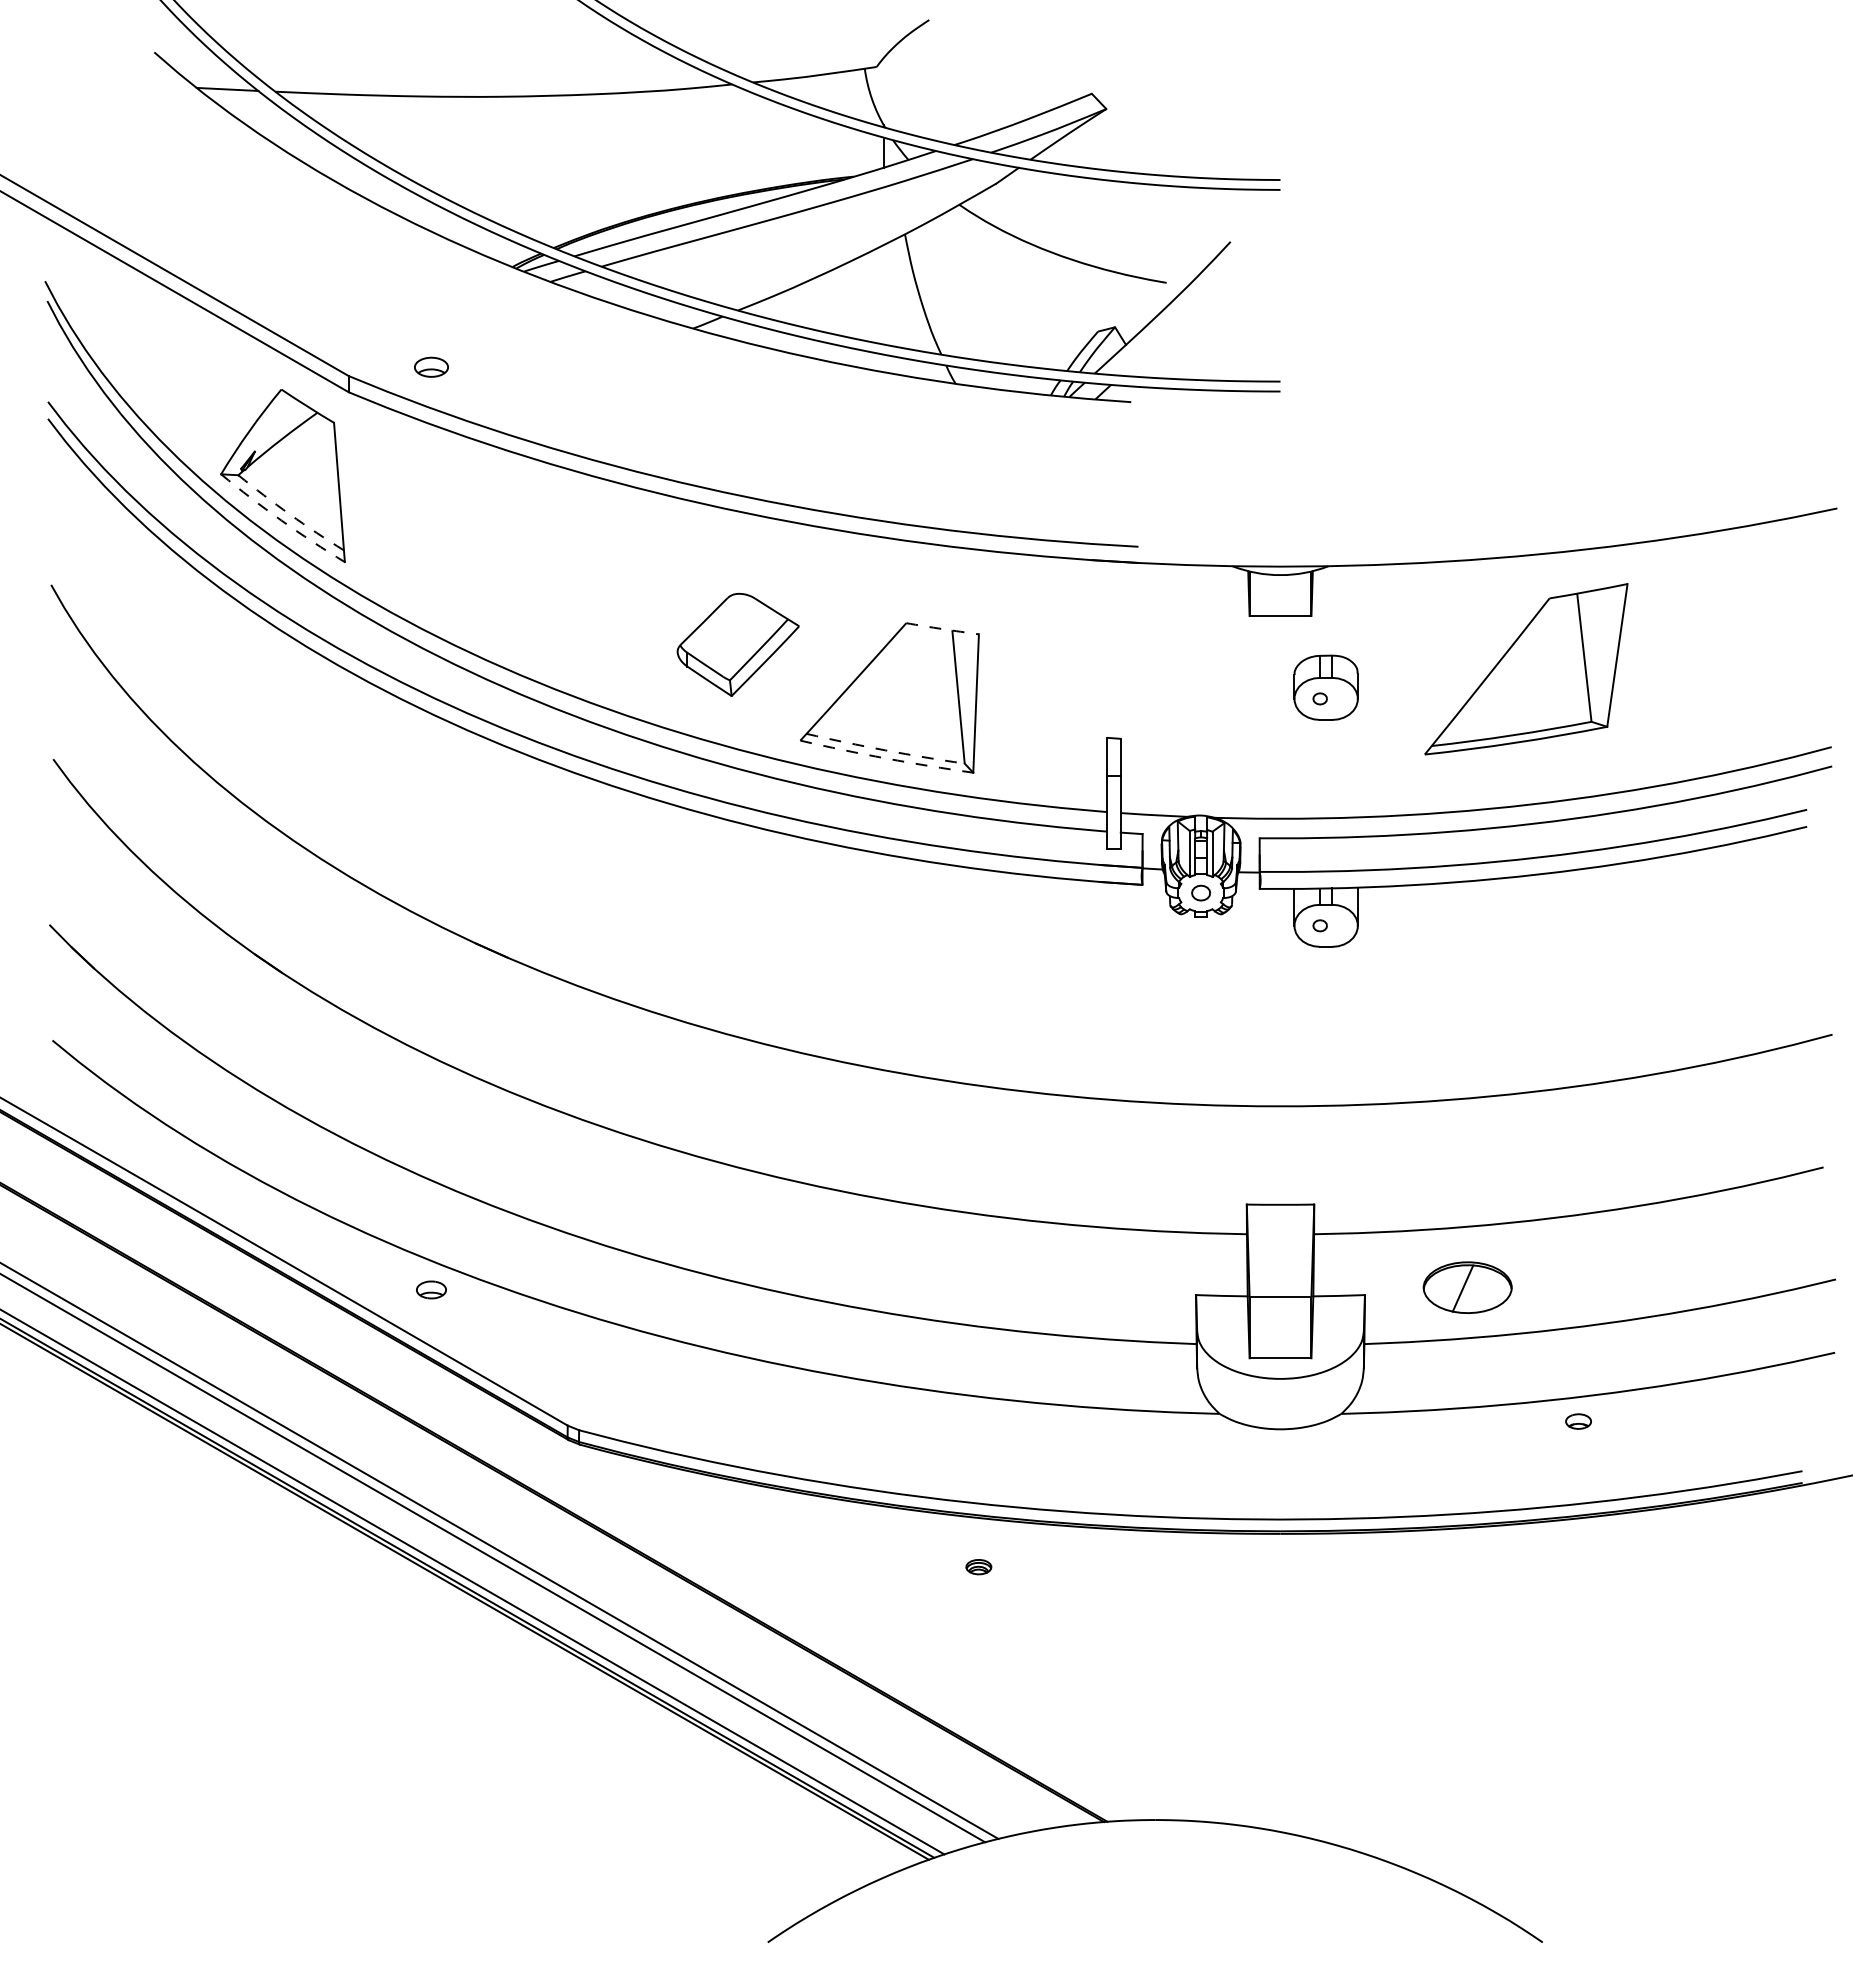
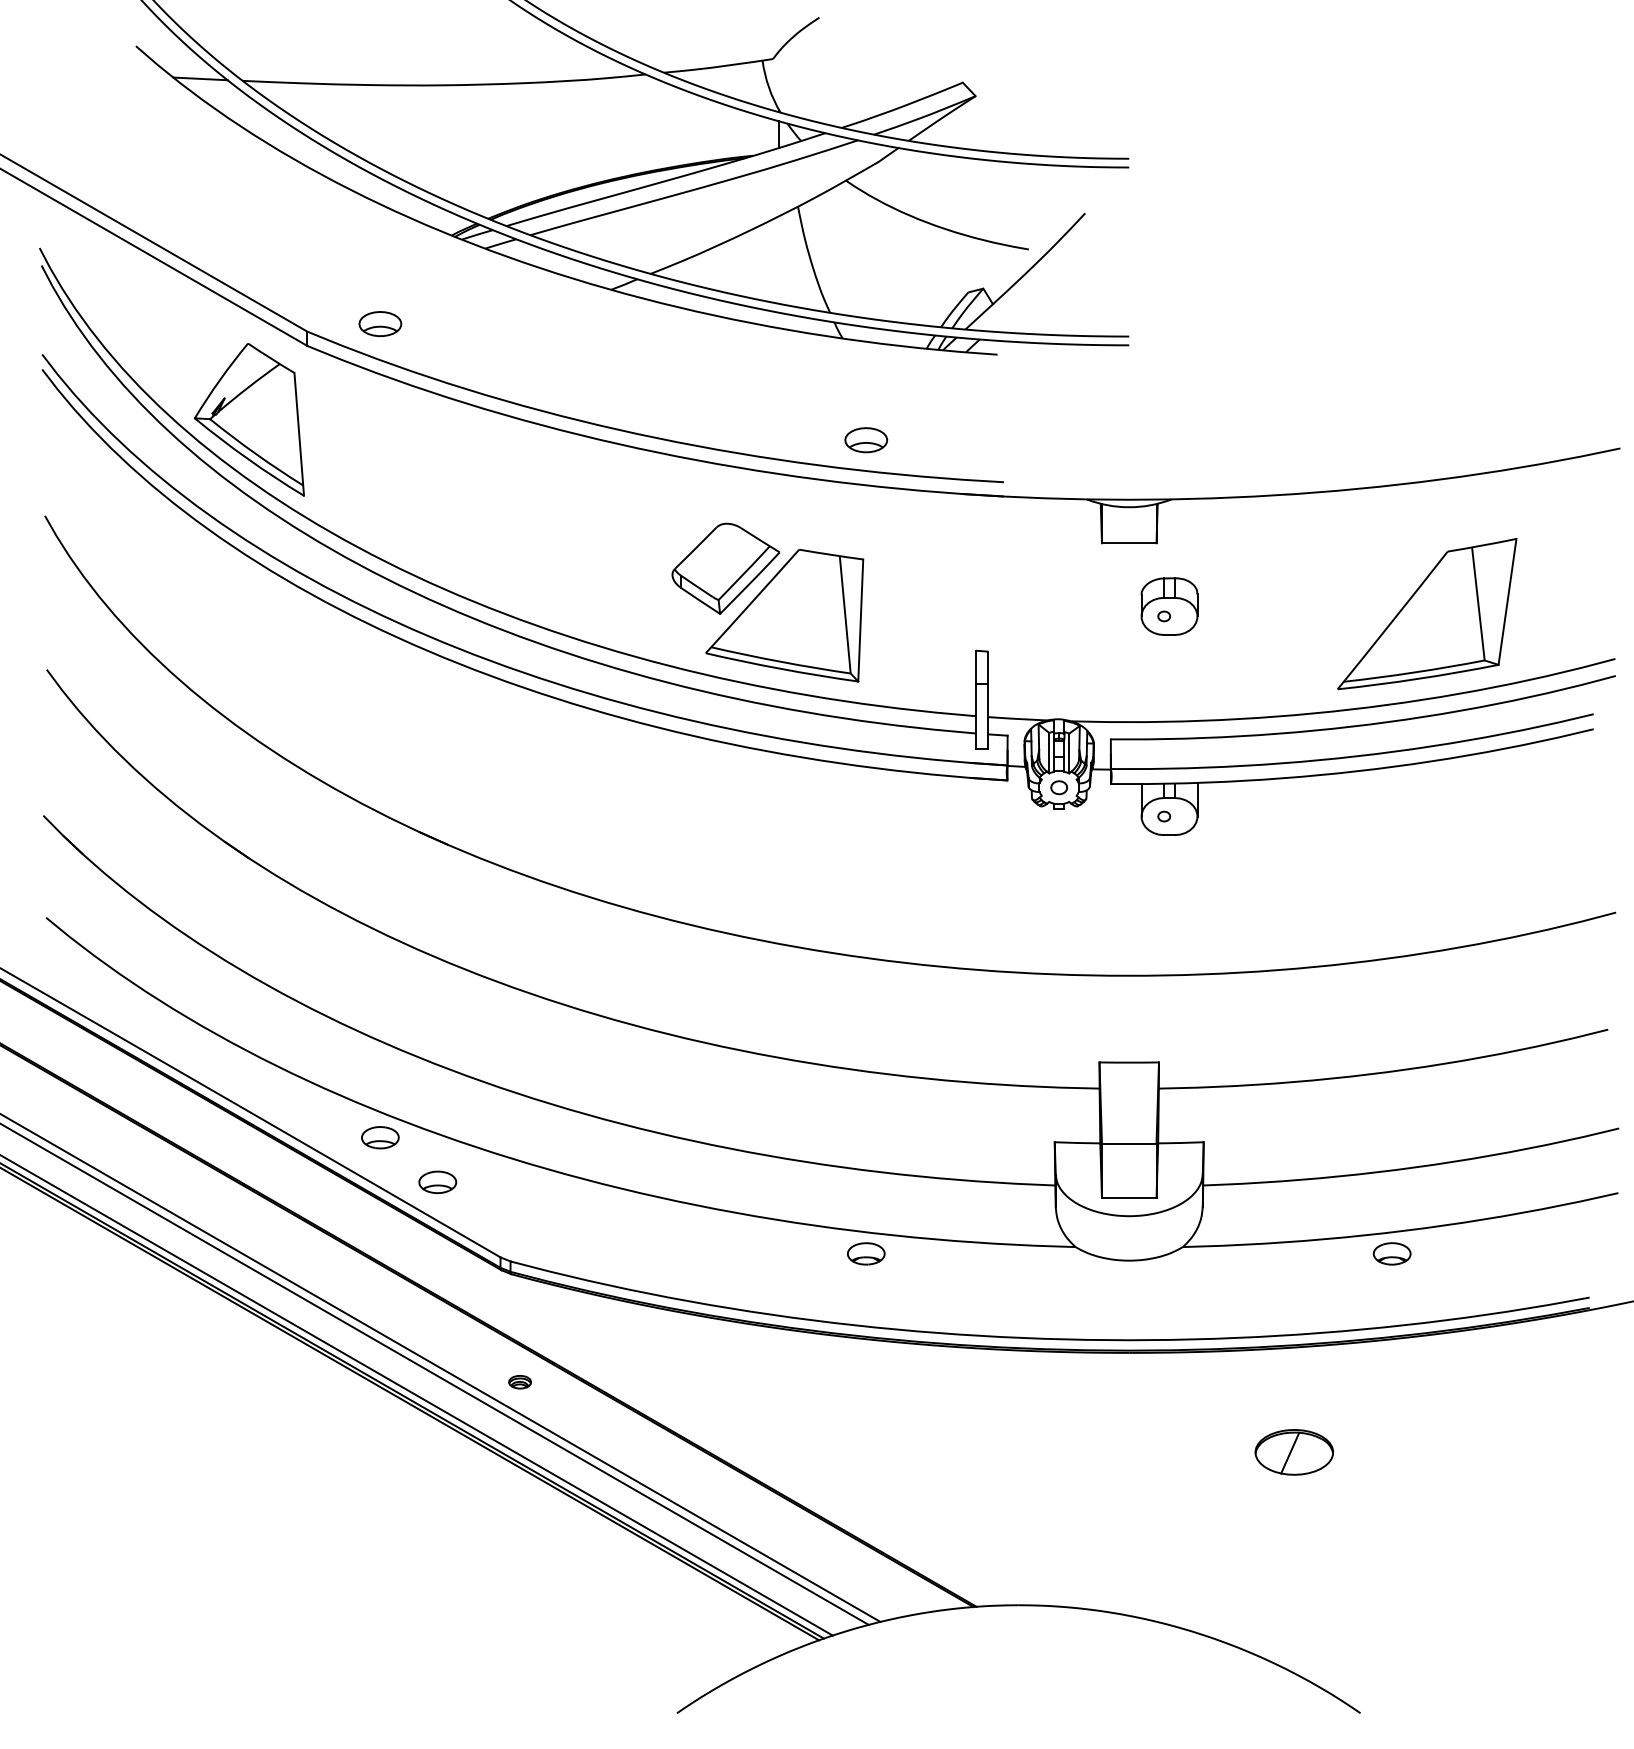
part: (431, 366) -> (380, 323), size x1.43
part: (981, 498) -> (865, 439), added
arc: (289, 514) -> (255, 453), dashed -> solid
arc: (281, 520) -> (248, 459), dashed -> solid
arc: (942, 629) -> (831, 555), dashed -> solid
part: (737, 644) -> (725, 568), moved
part: (1526, 669) -> (1427, 614), moved
arc: (885, 750) -> (780, 661), dashed -> solid
arc: (886, 758) -> (781, 668), dashed -> solid
part: (1467, 1287) -> (1294, 1452), moved
part: (431, 1289) -> (380, 1137), size x1.43
part: (496, 1340) -> (437, 1182), added
part: (982, 1421) -> (866, 1253), added
part: (1578, 1421) -> (1392, 1253), size x1.67
part: (978, 1567) -> (519, 1382), moved

